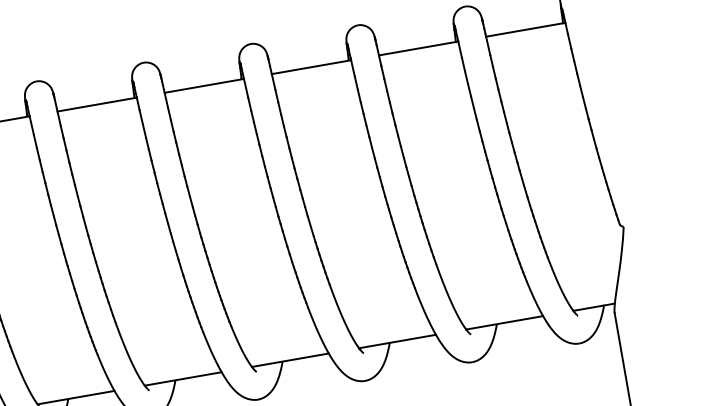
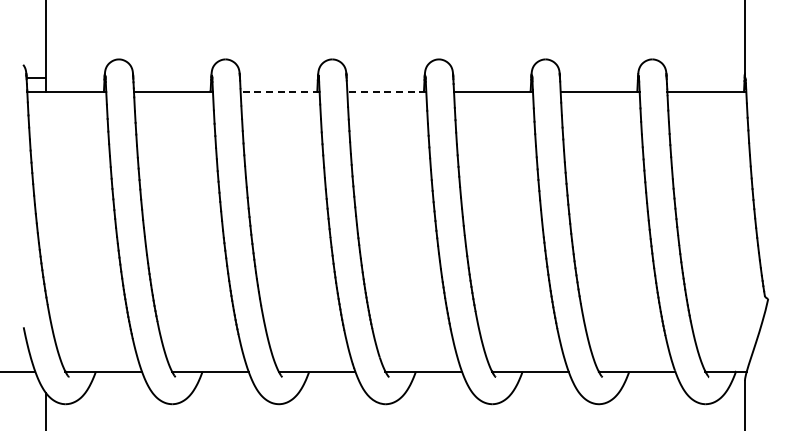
line: (204, 86) -> (386, 92), solid -> dashed
line: (96, 105) -> (279, 92), solid -> dashed

